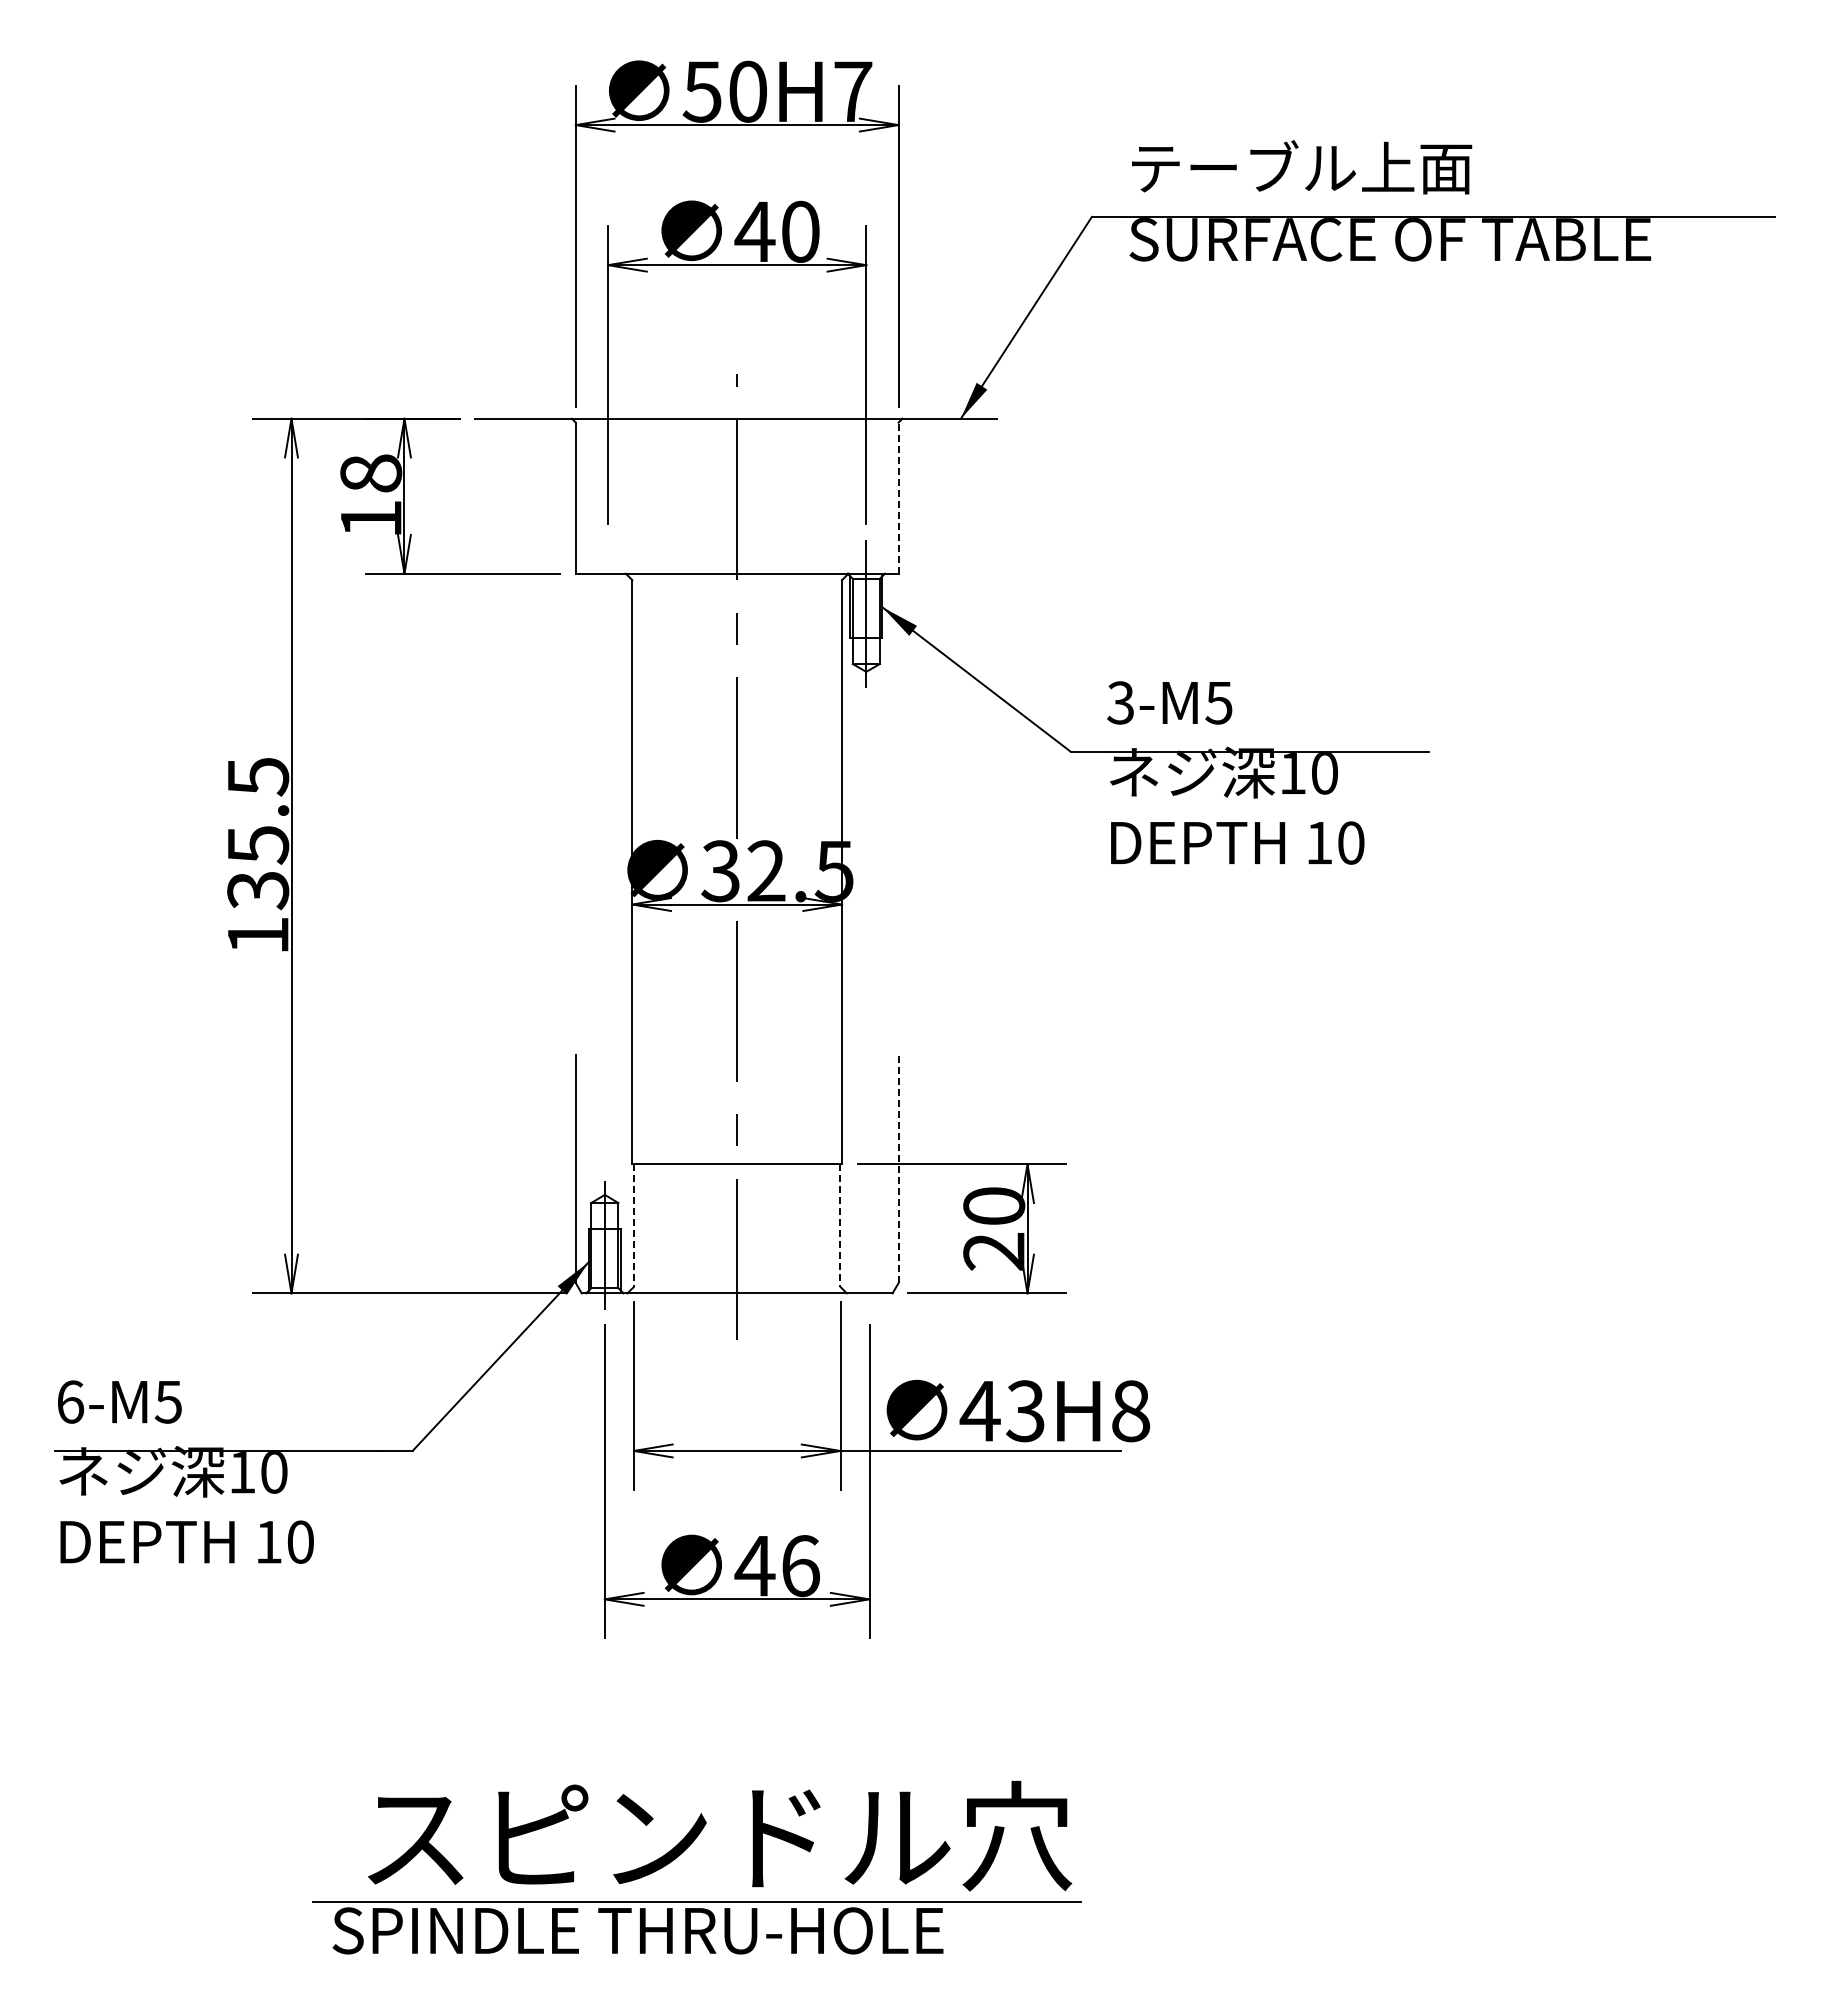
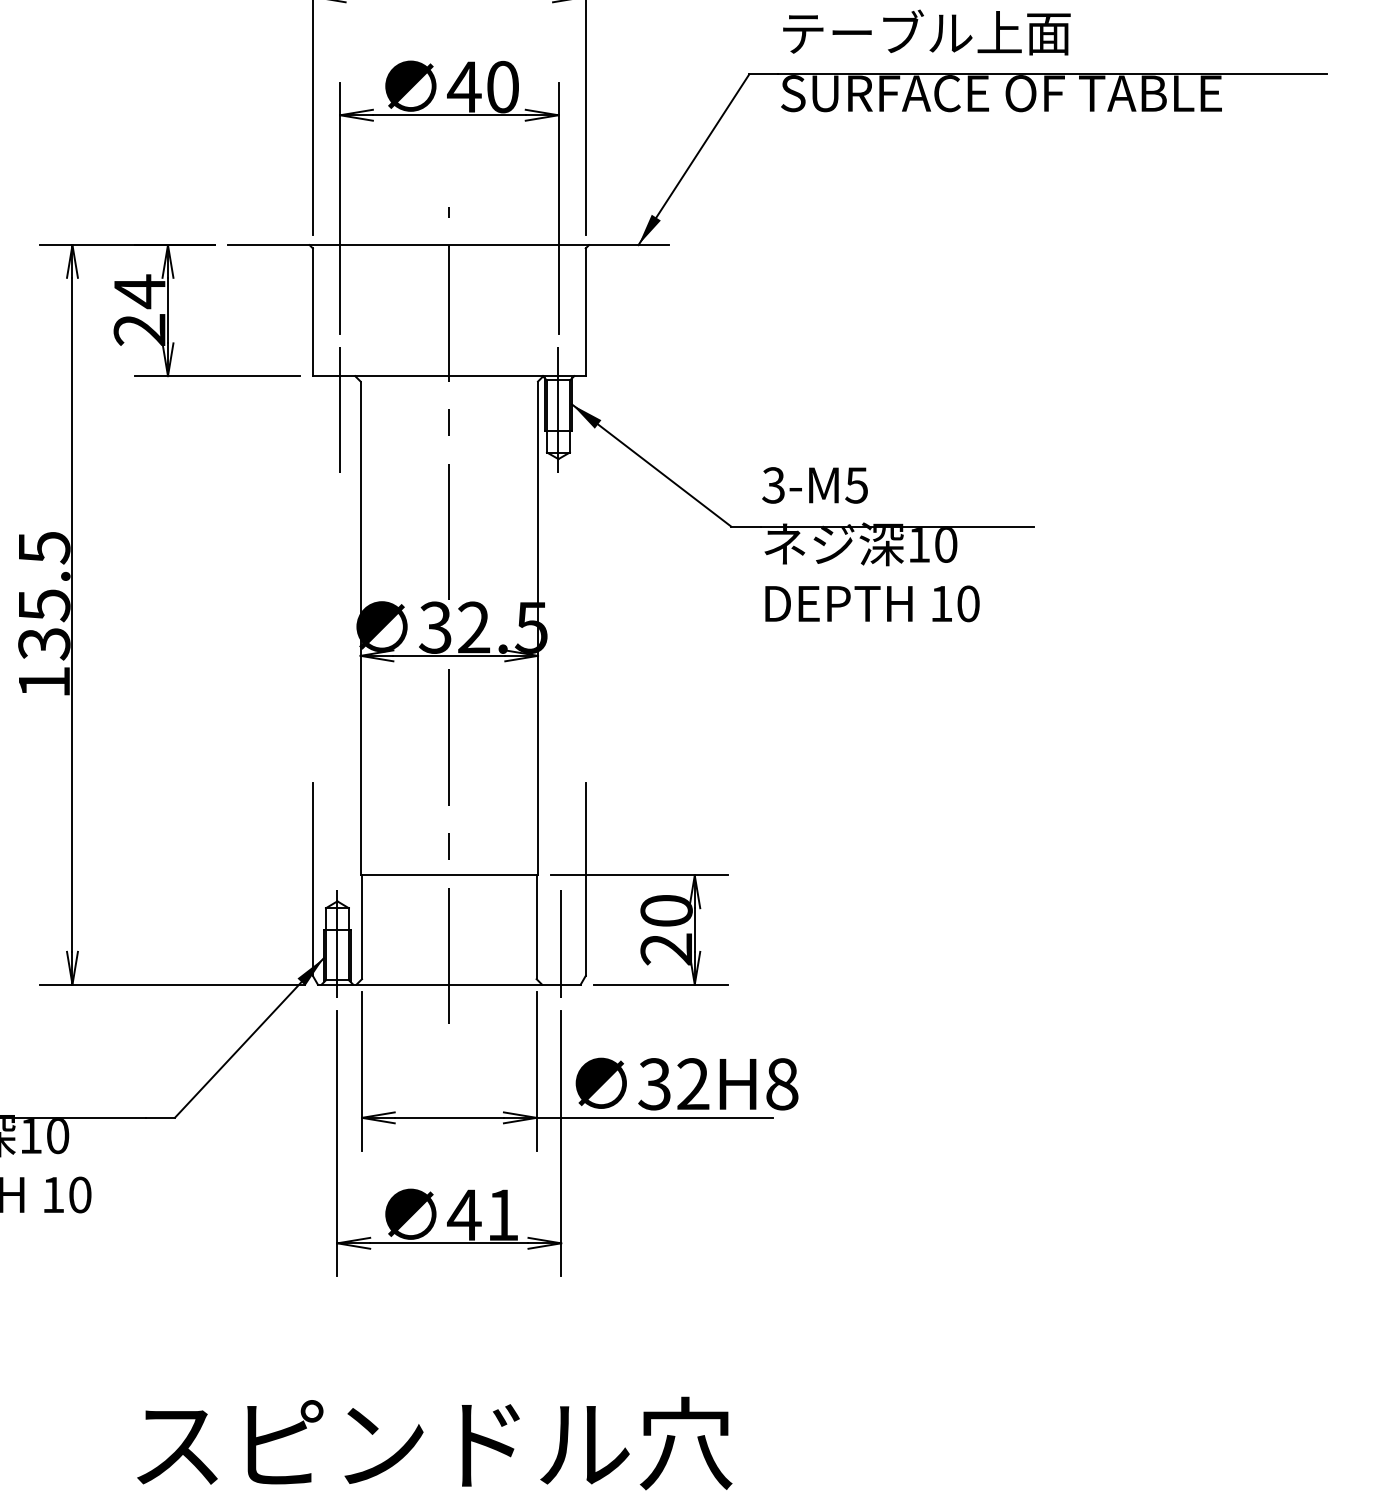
text: (371, 495) -> (140, 310), 18 -> 24
line: (898, 498) -> (585, 312), dashed -> solid
line: (608, 613) -> (340, 409), added
line: (898, 1168) -> (585, 879), dashed -> solid
line: (633, 1226) -> (361, 928), dashed -> solid
line: (840, 1226) -> (536, 928), dashed -> solid
line: (869, 1245) -> (561, 944), added
text: (1001, 1411) -> (672, 1084), 43H8 -> 32H8
text: (801, 1566) -> (503, 1215), 46 -> 41

